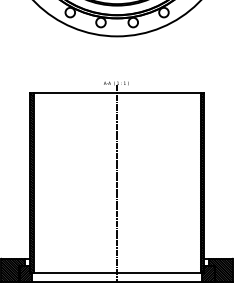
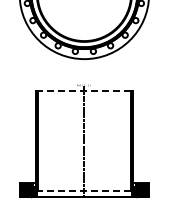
line: (117, 92) -> (84, 90), solid -> dashed
line: (117, 272) -> (84, 191), solid -> dashed

